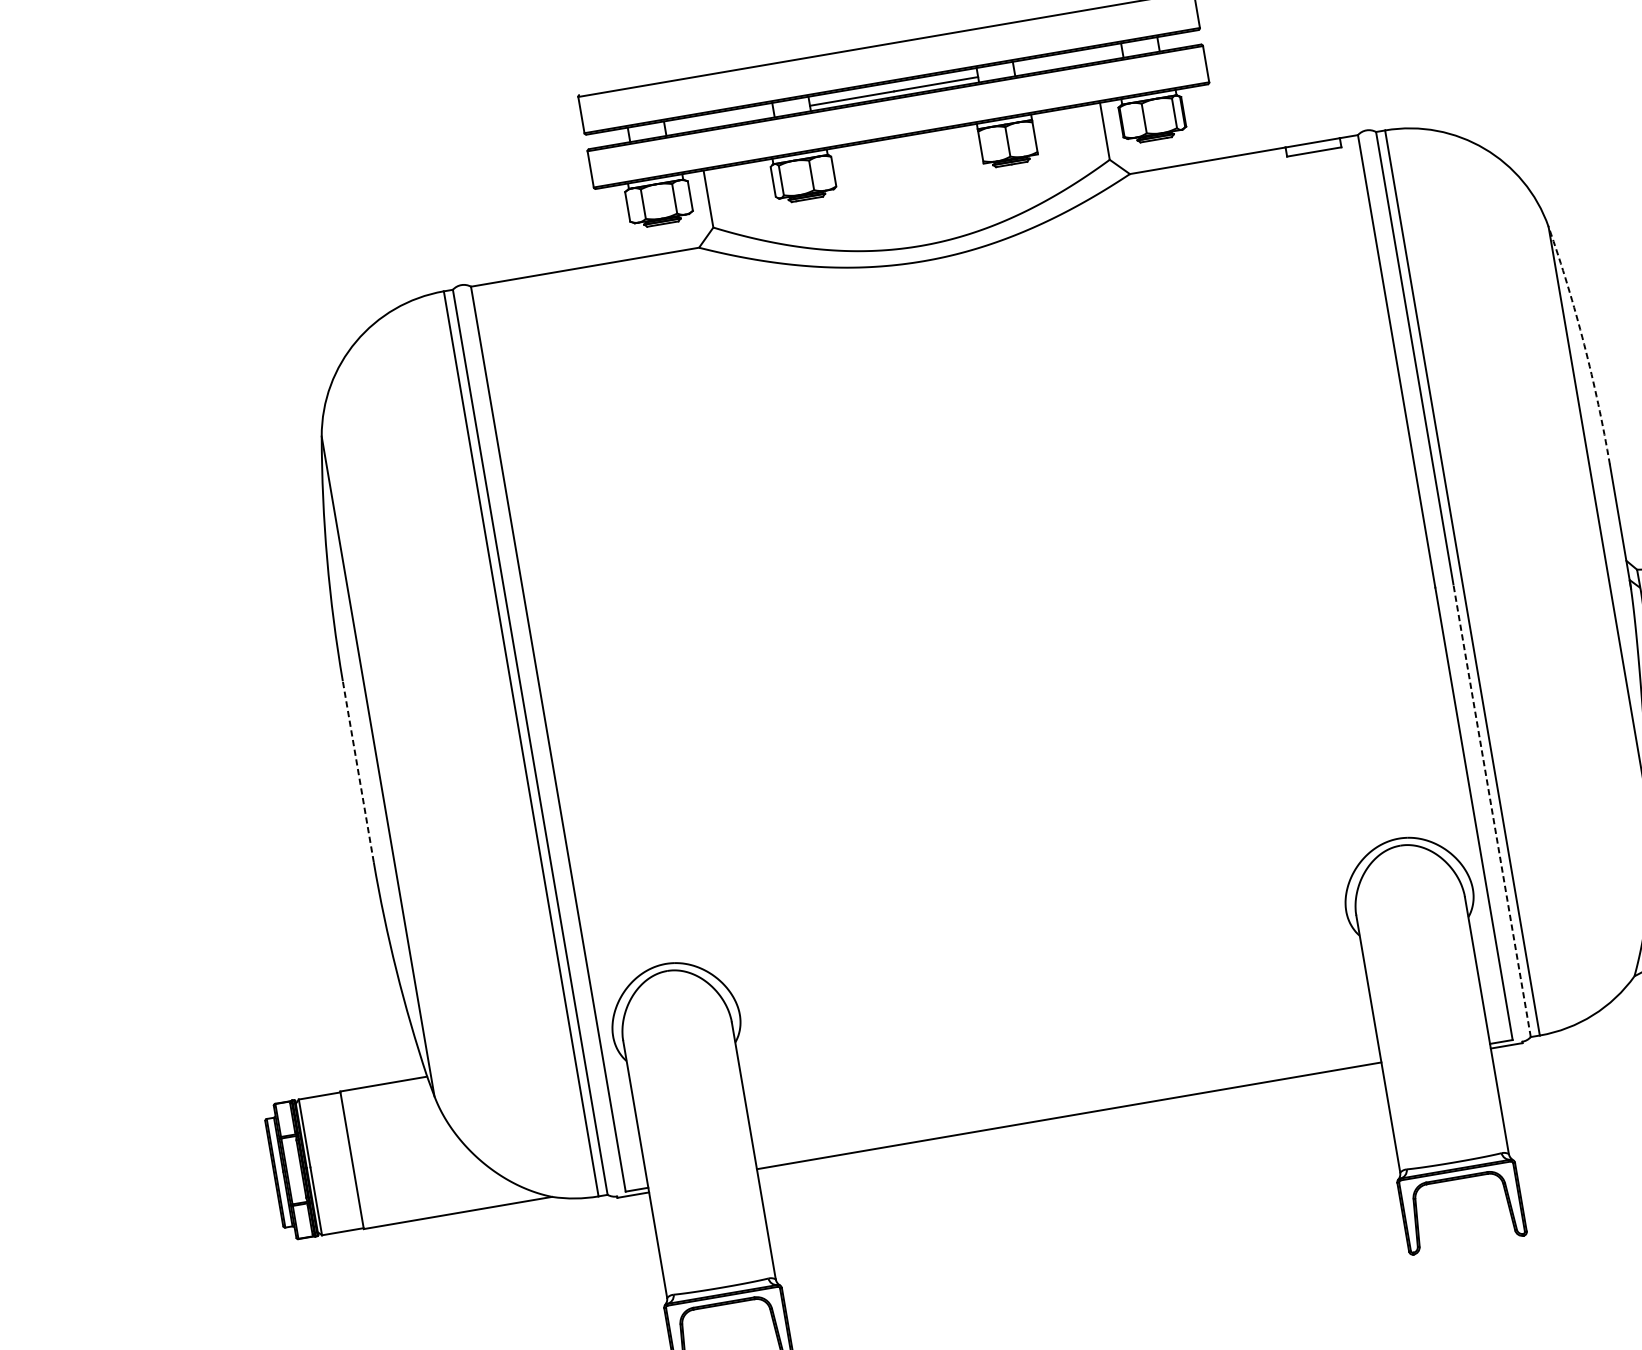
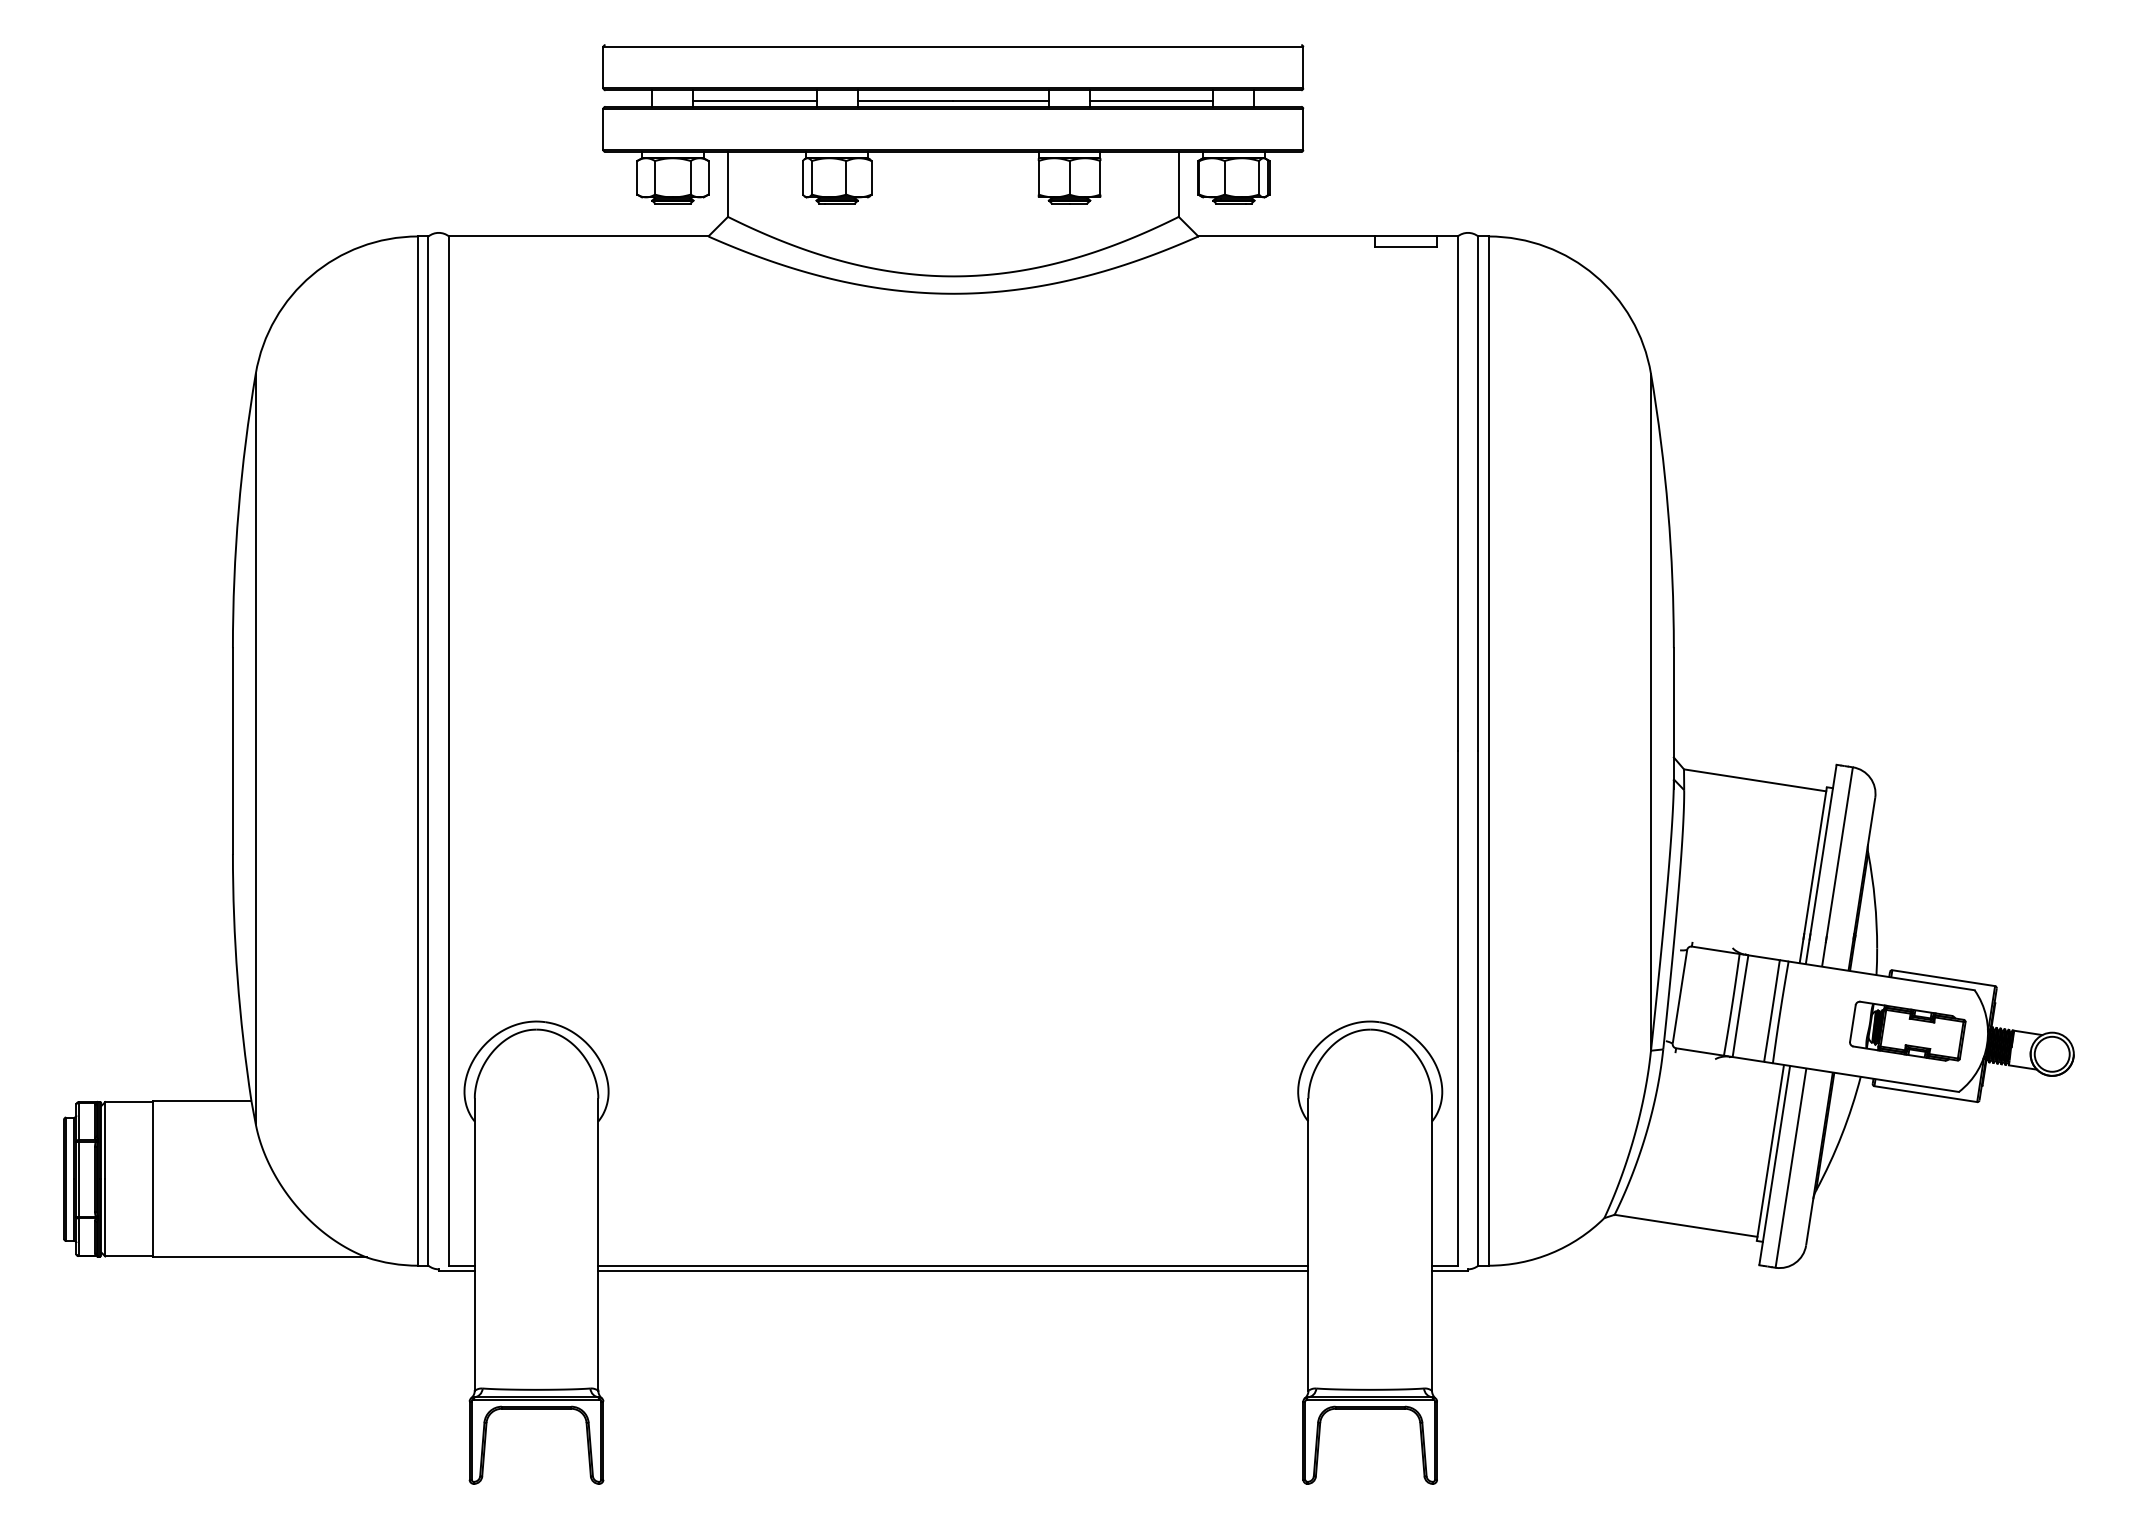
line: (1068, 61) -> (1151, 100), added
line: (719, 121) -> (754, 100), added
arc: (1584, 344) -> (1668, 510), dashed -> solid
line: (358, 772) -> (232, 751), dashed -> solid
line: (1492, 809) -> (1478, 1007), dashed -> solid
line: (1070, 1120) -> (953, 1270), added

